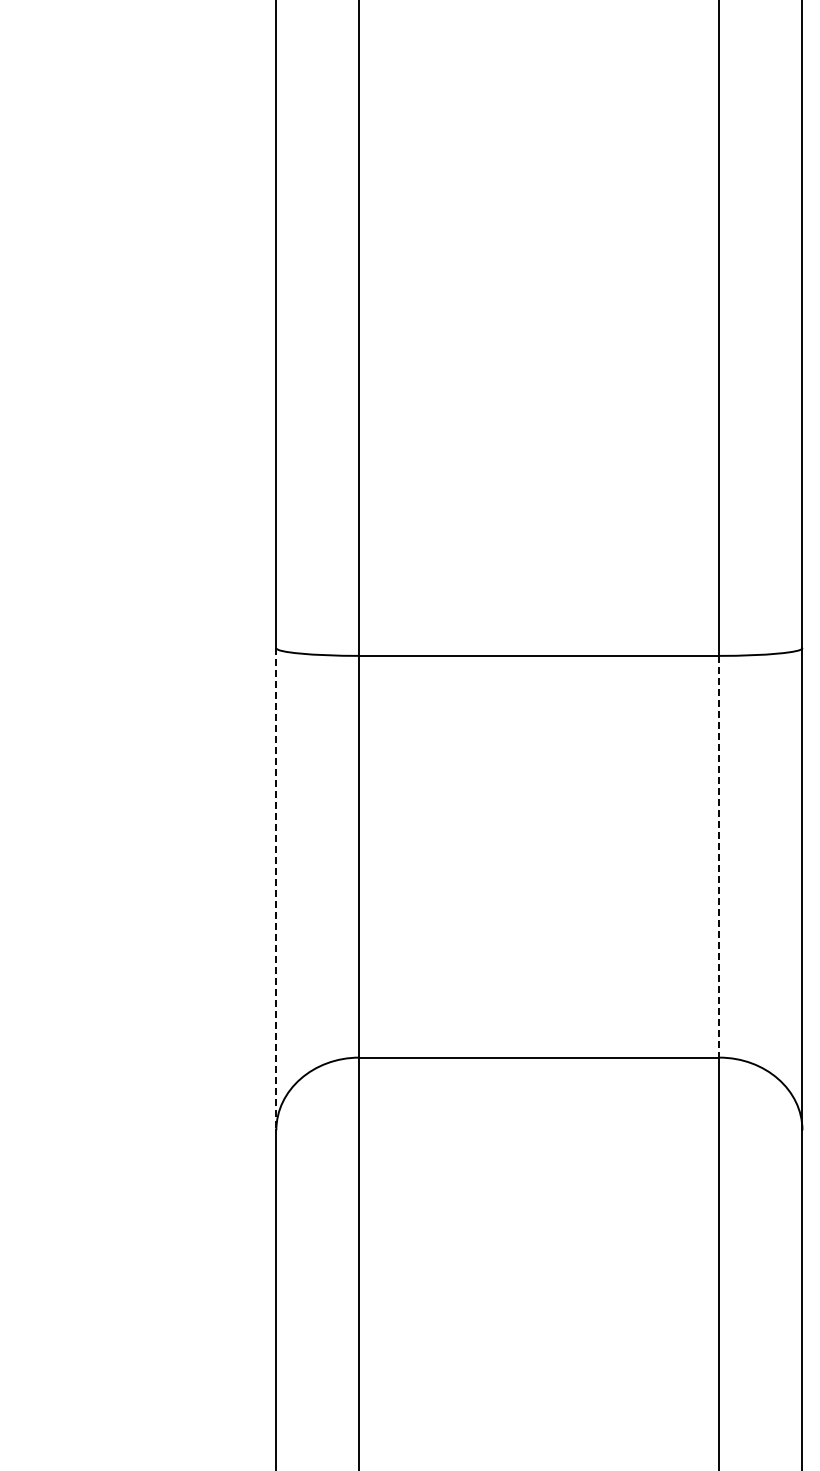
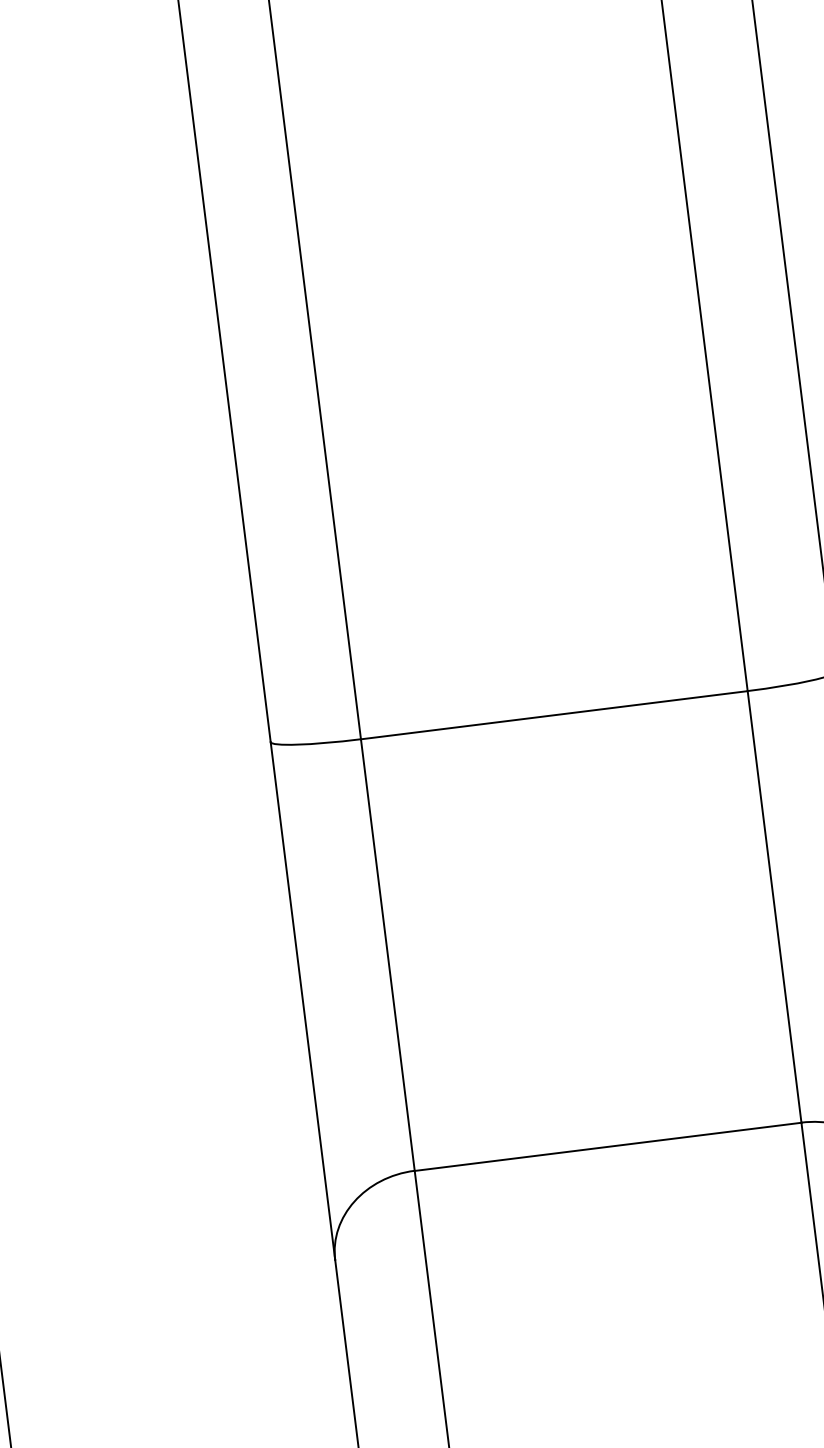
line: (719, 856) -> (774, 906), dashed -> solid
line: (276, 889) -> (303, 1001), dashed -> solid

